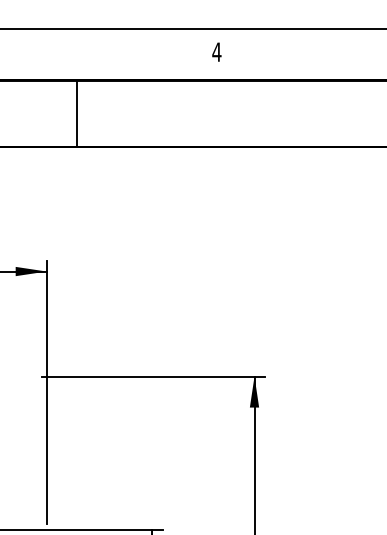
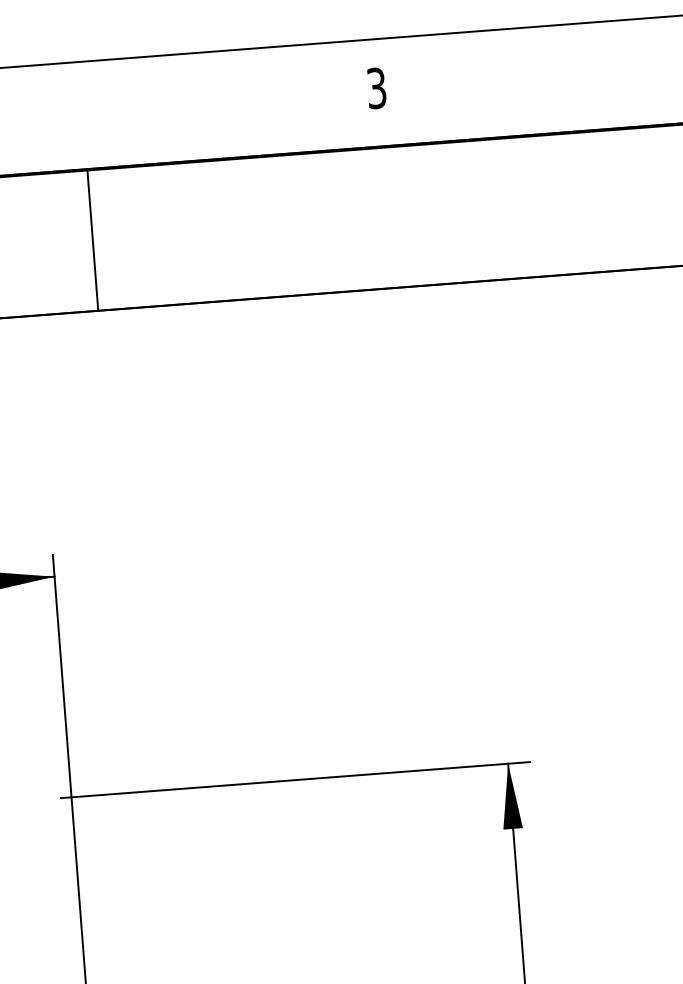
text: (216, 52) -> (375, 89), 4 -> 3

